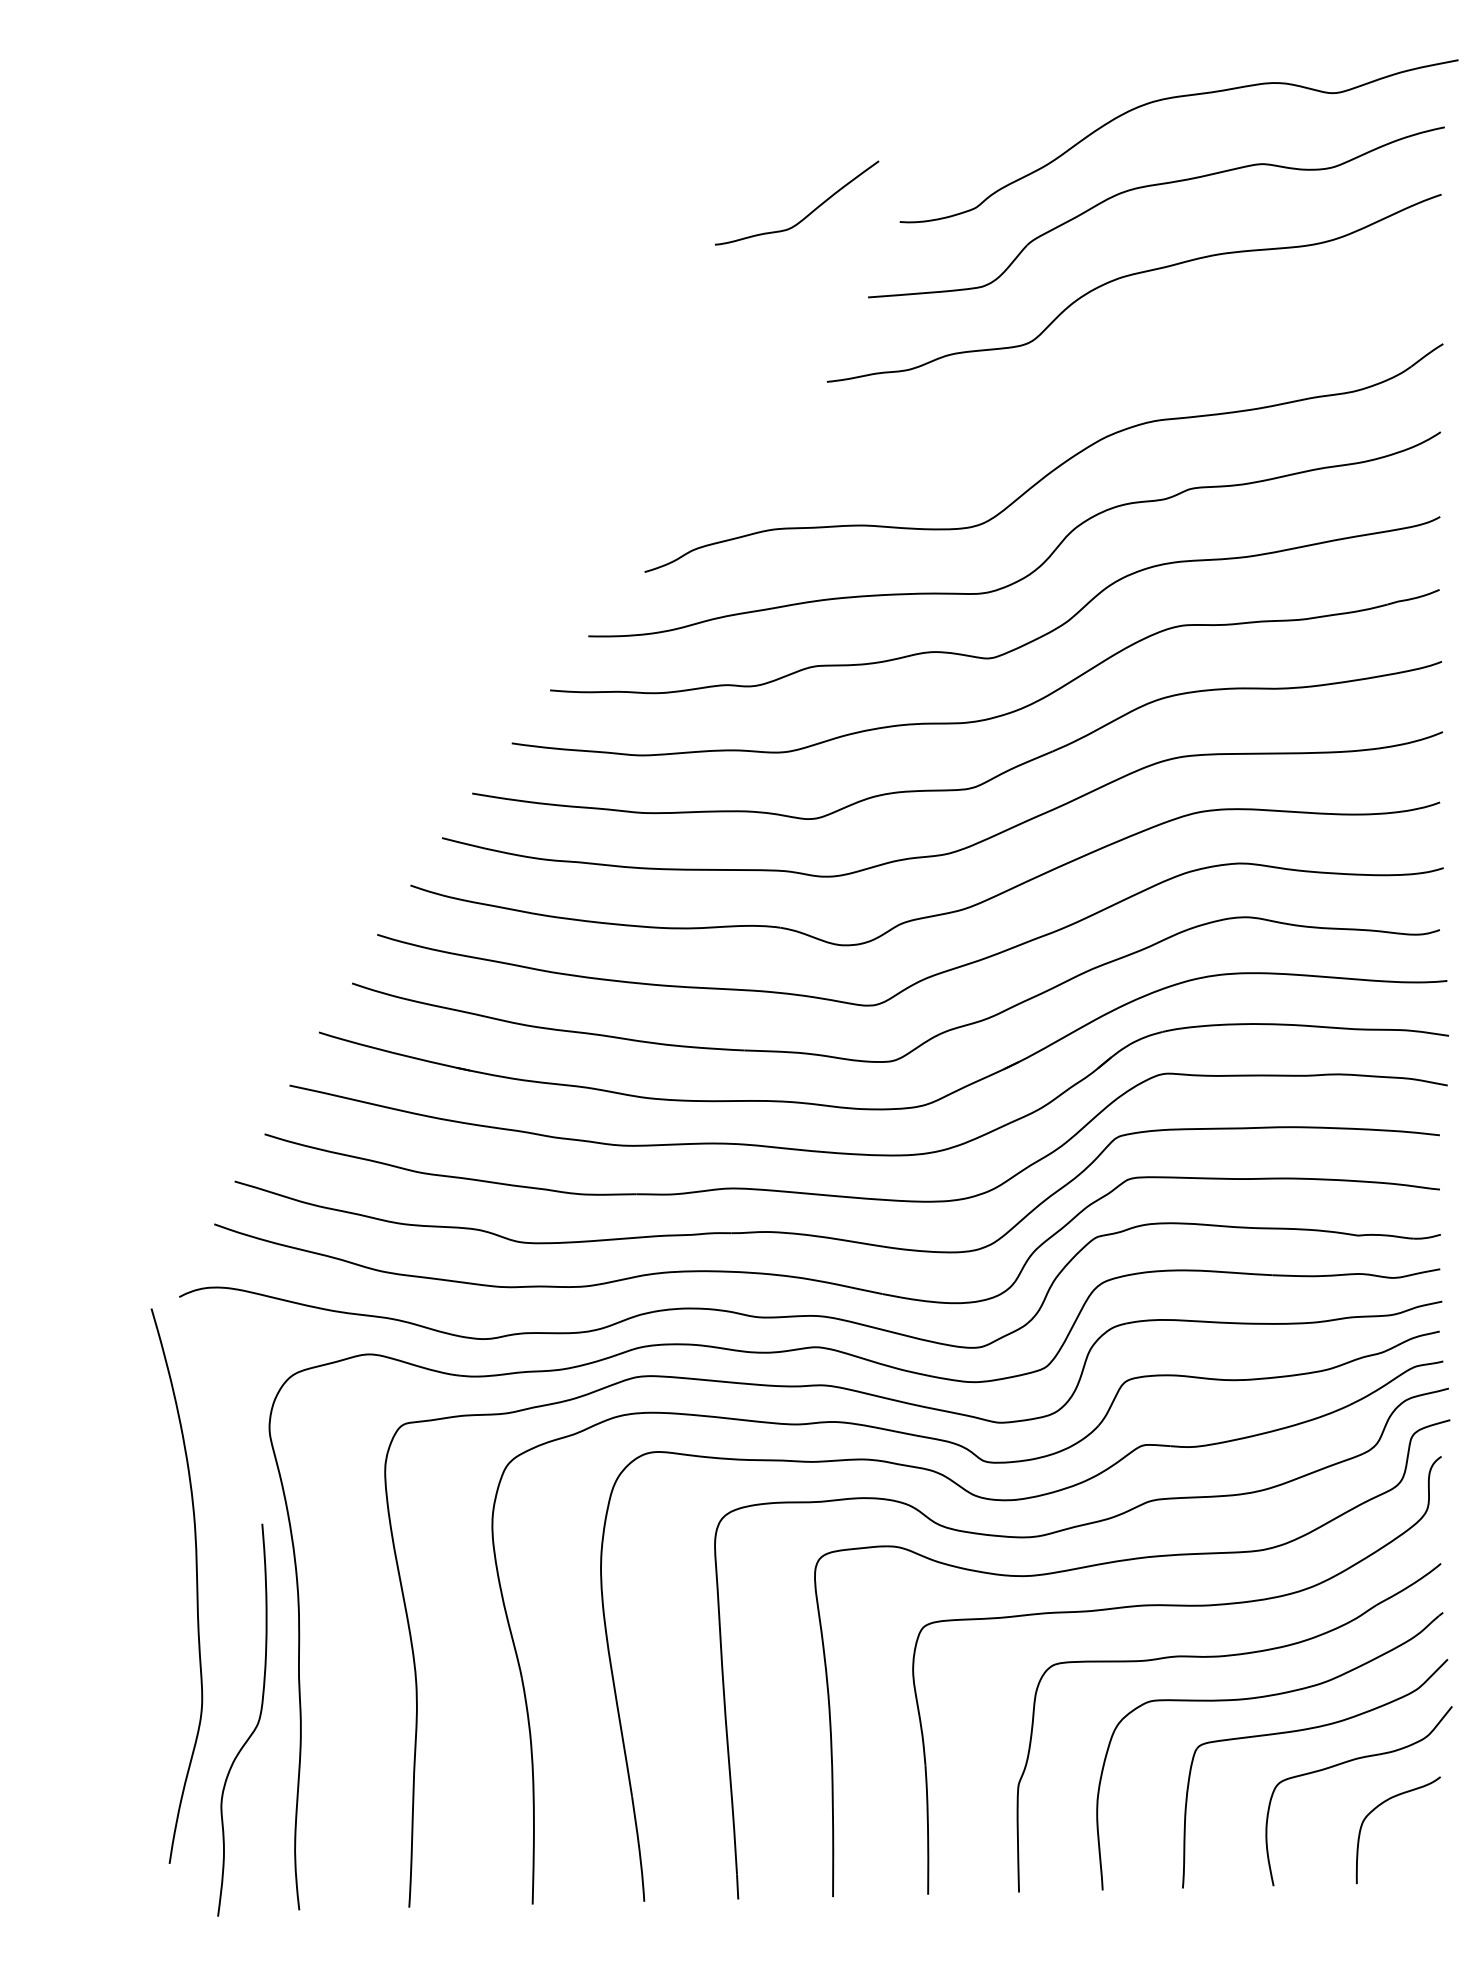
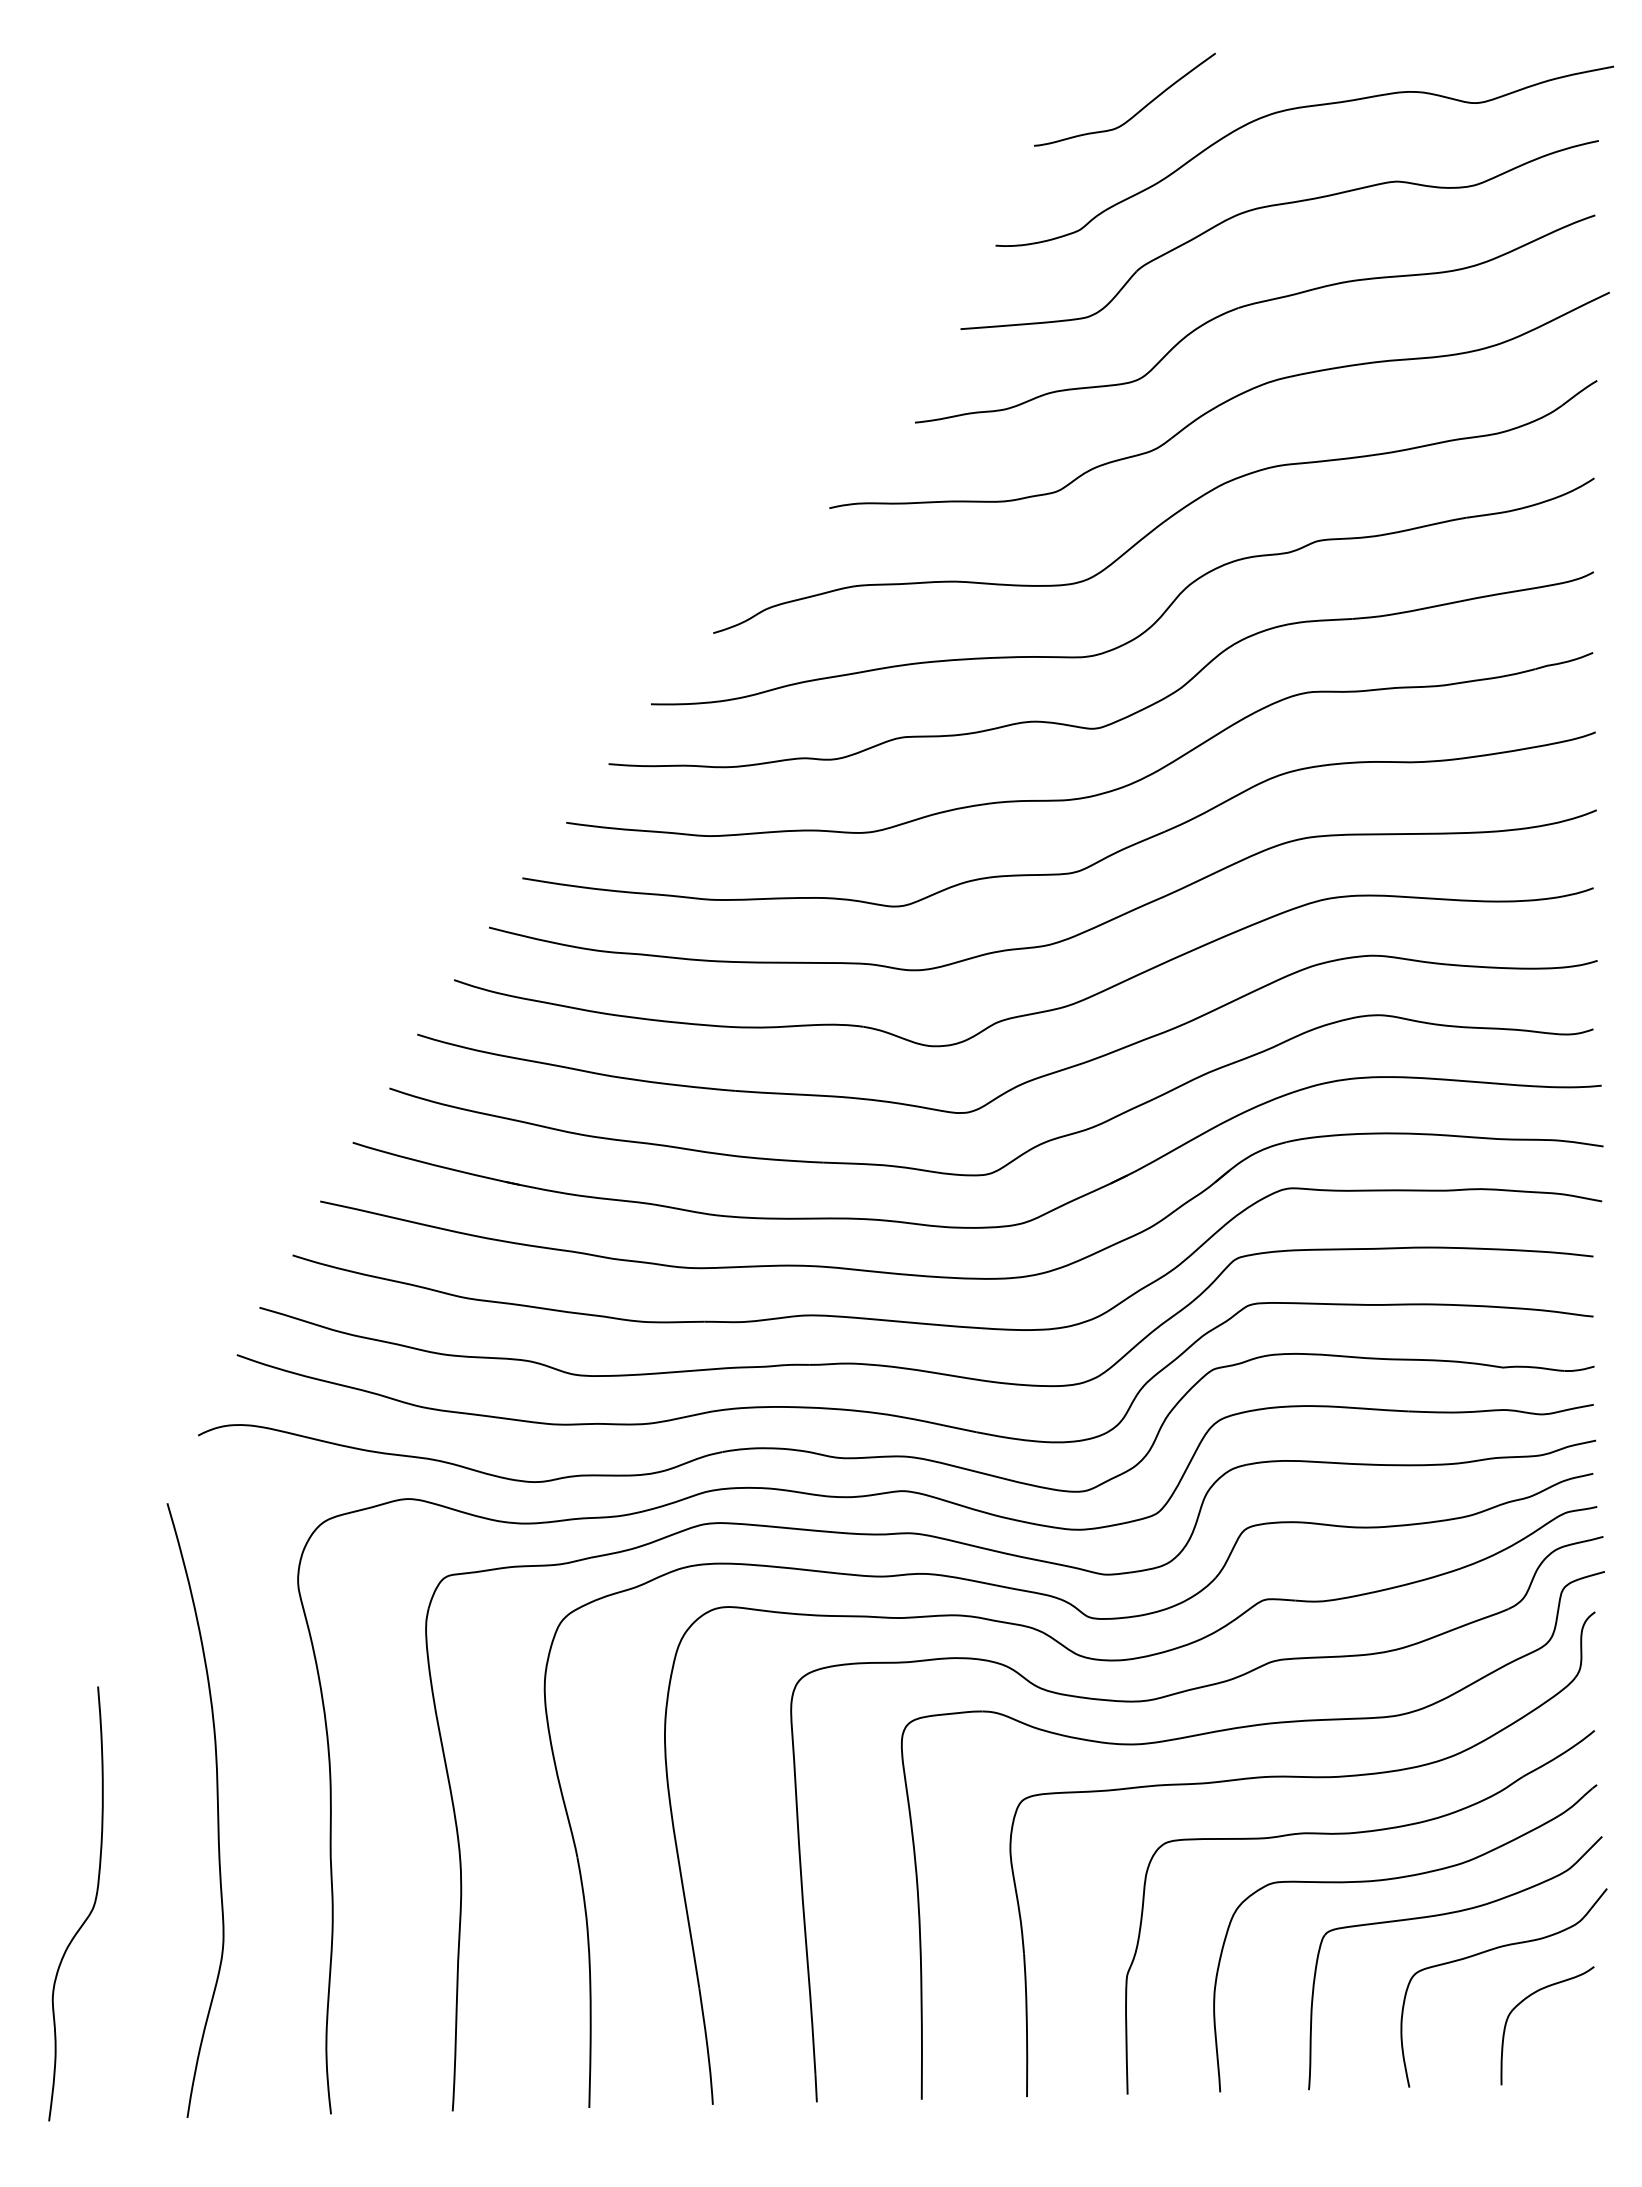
curve: (807, 214) -> (1136, 112), moved
part: (1102, 360) -> (1219, 399), added
curve: (196, 1586) -> (217, 1810), moved
curve: (254, 1727) -> (89, 1912), moved

